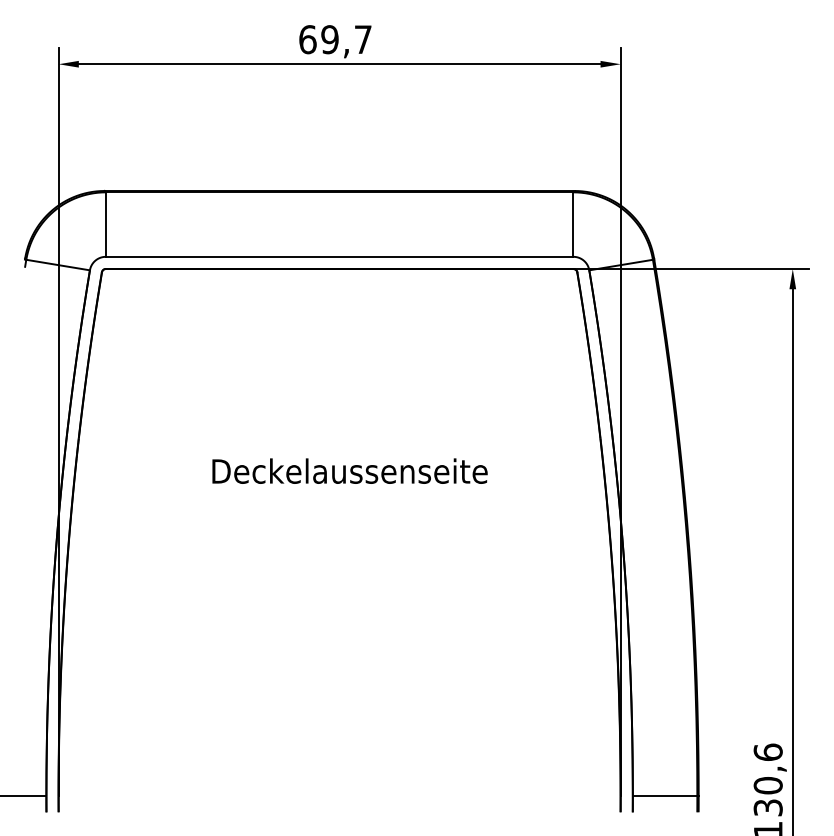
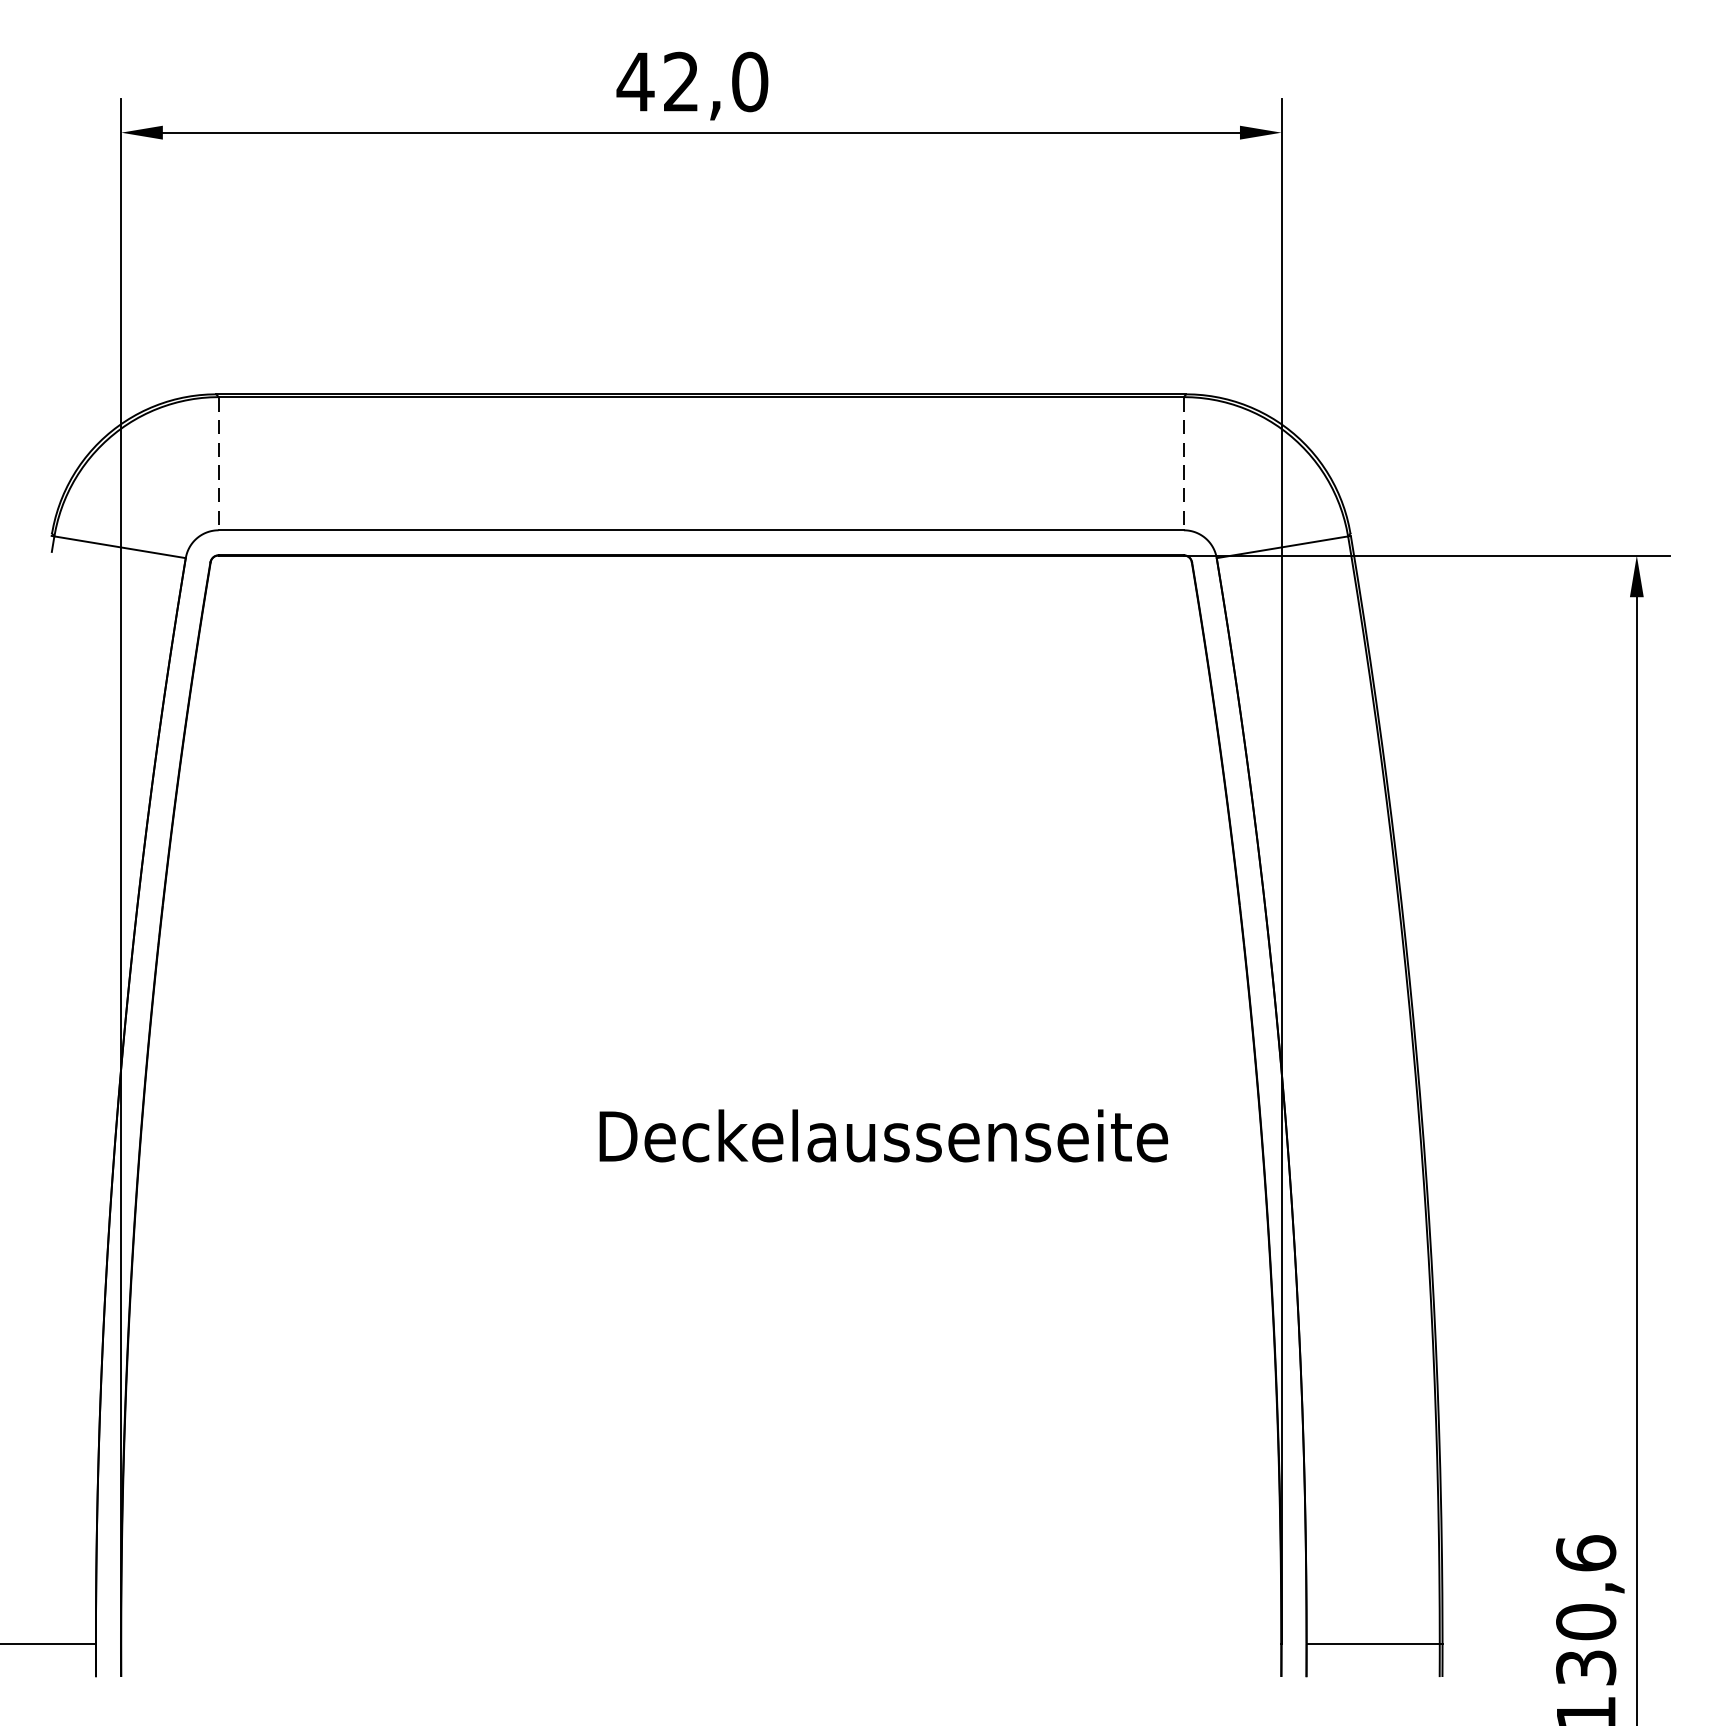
text: (335, 39) -> (692, 81), 69,7 -> 42,0
line: (105, 225) -> (217, 465), solid -> dashed
line: (573, 225) -> (1184, 465), solid -> dashed
text: (349, 470) -> (882, 1134), moved

